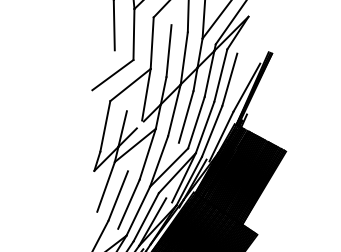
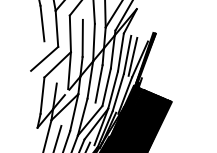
line: (236, 83) -> (132, 57), added

